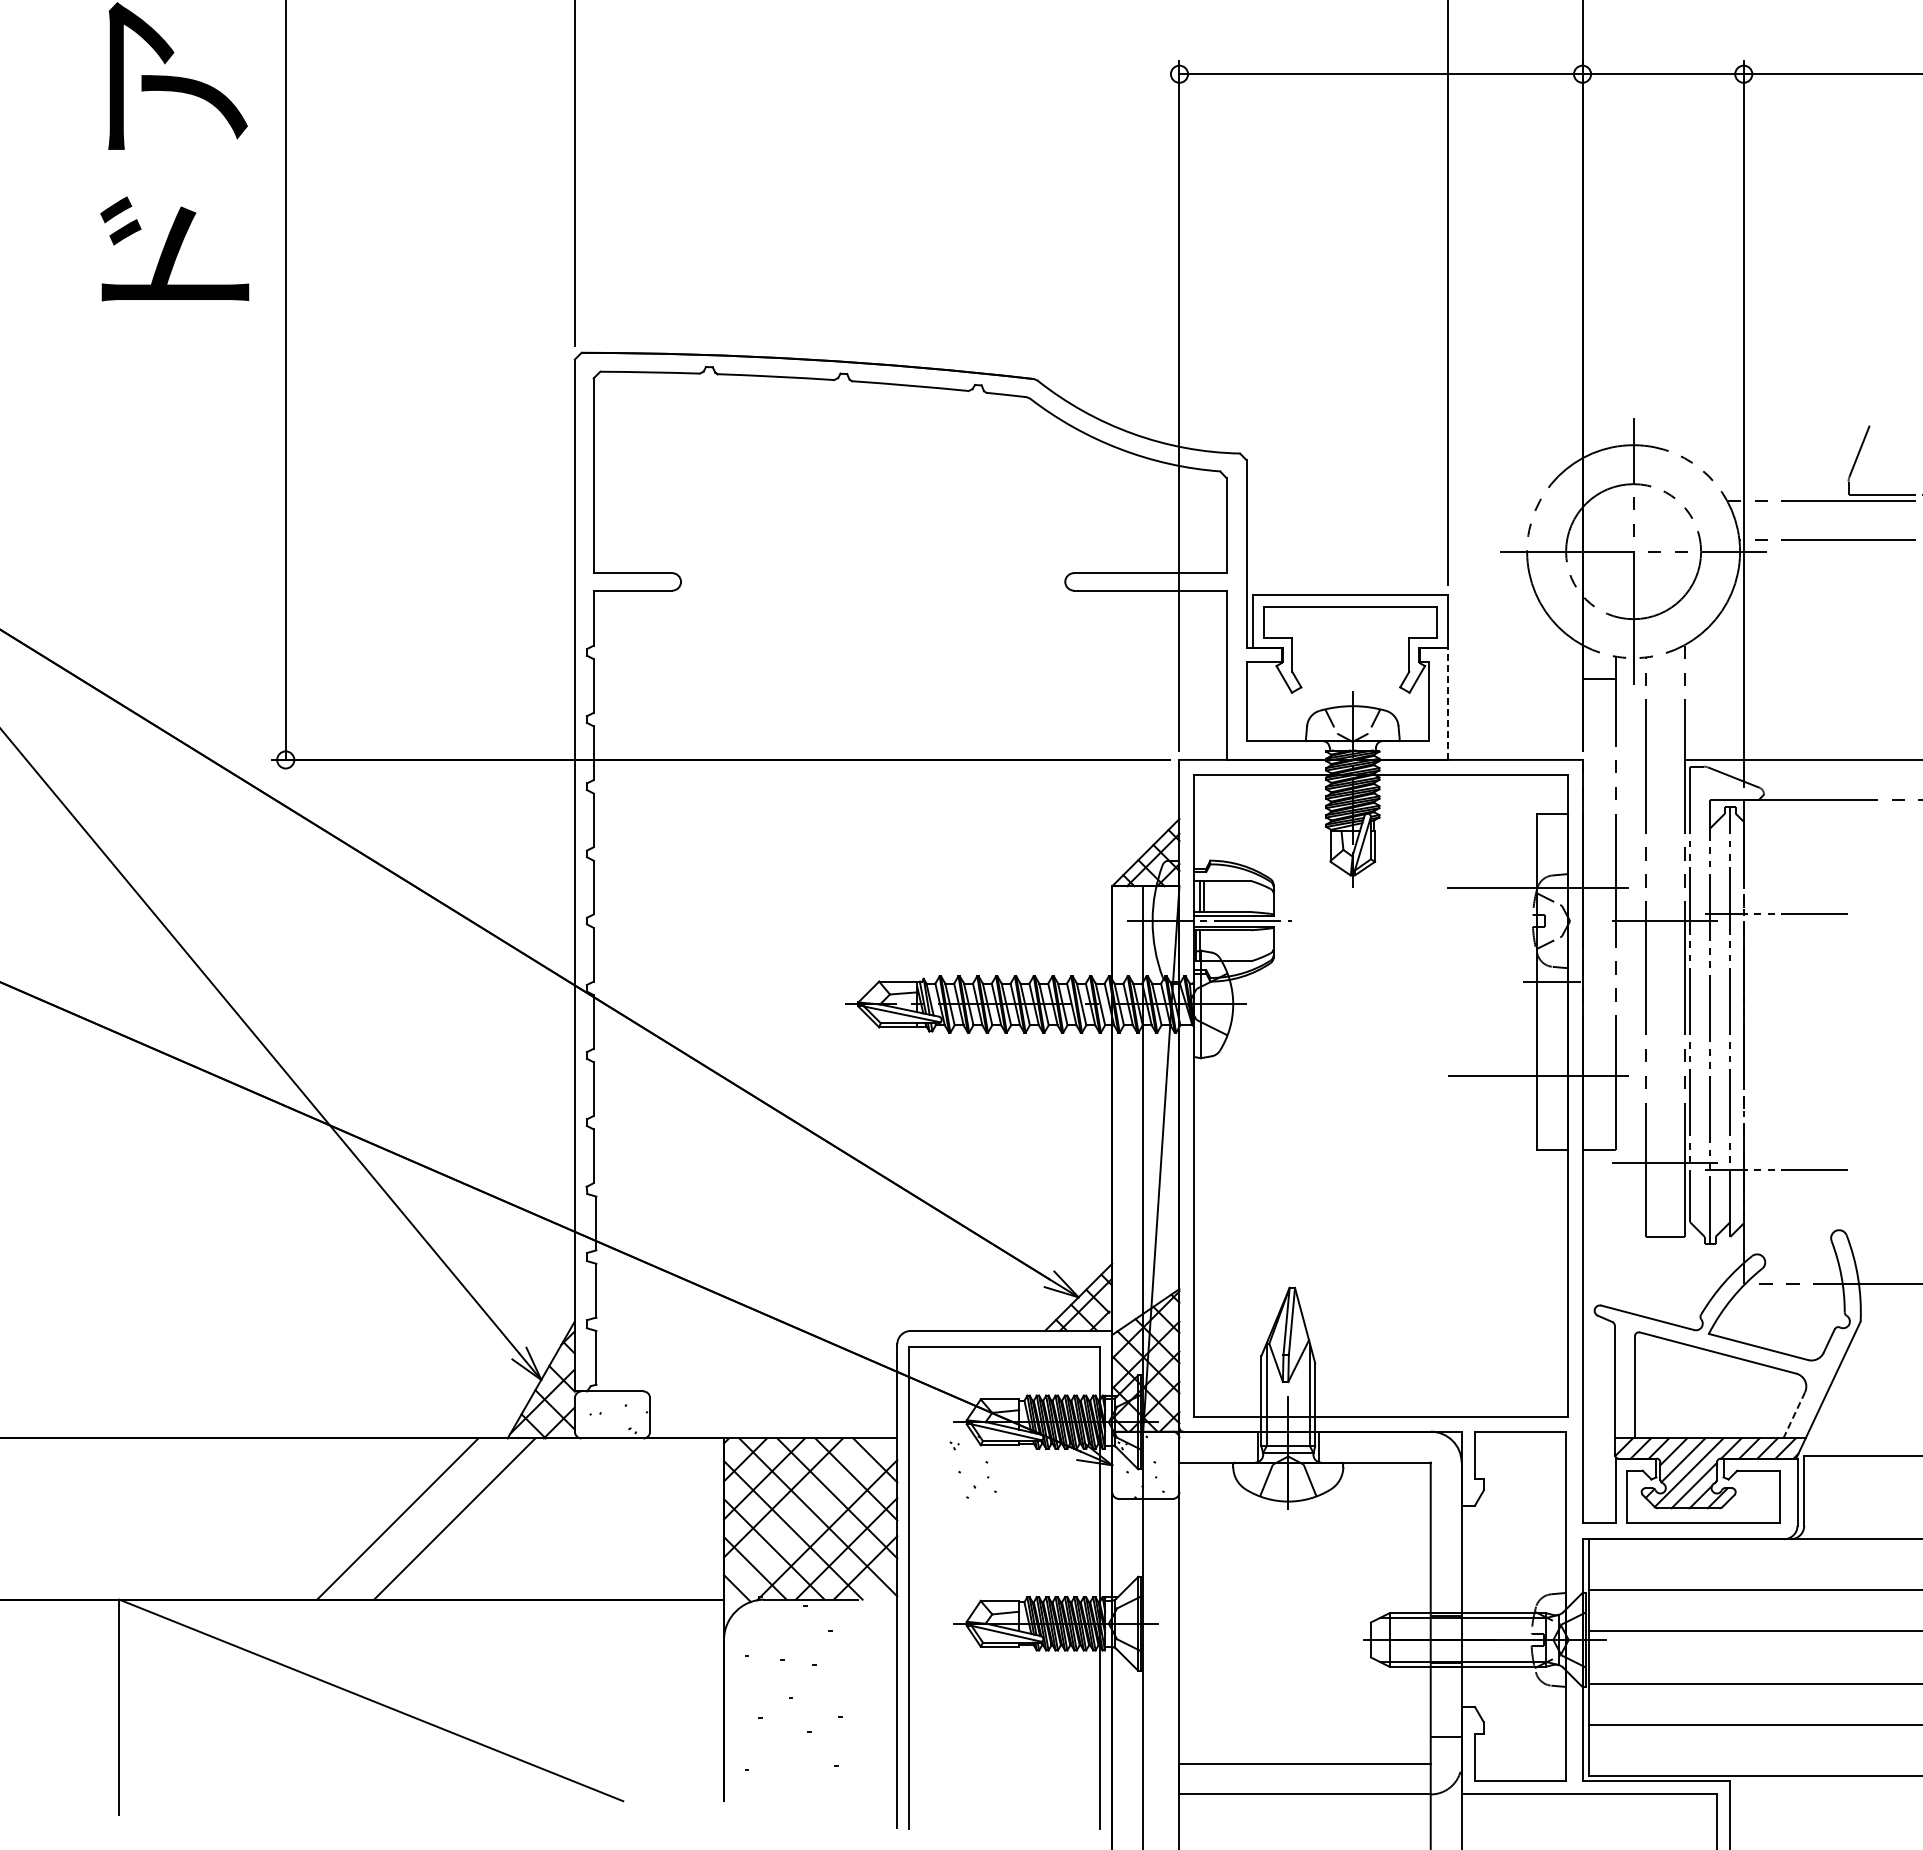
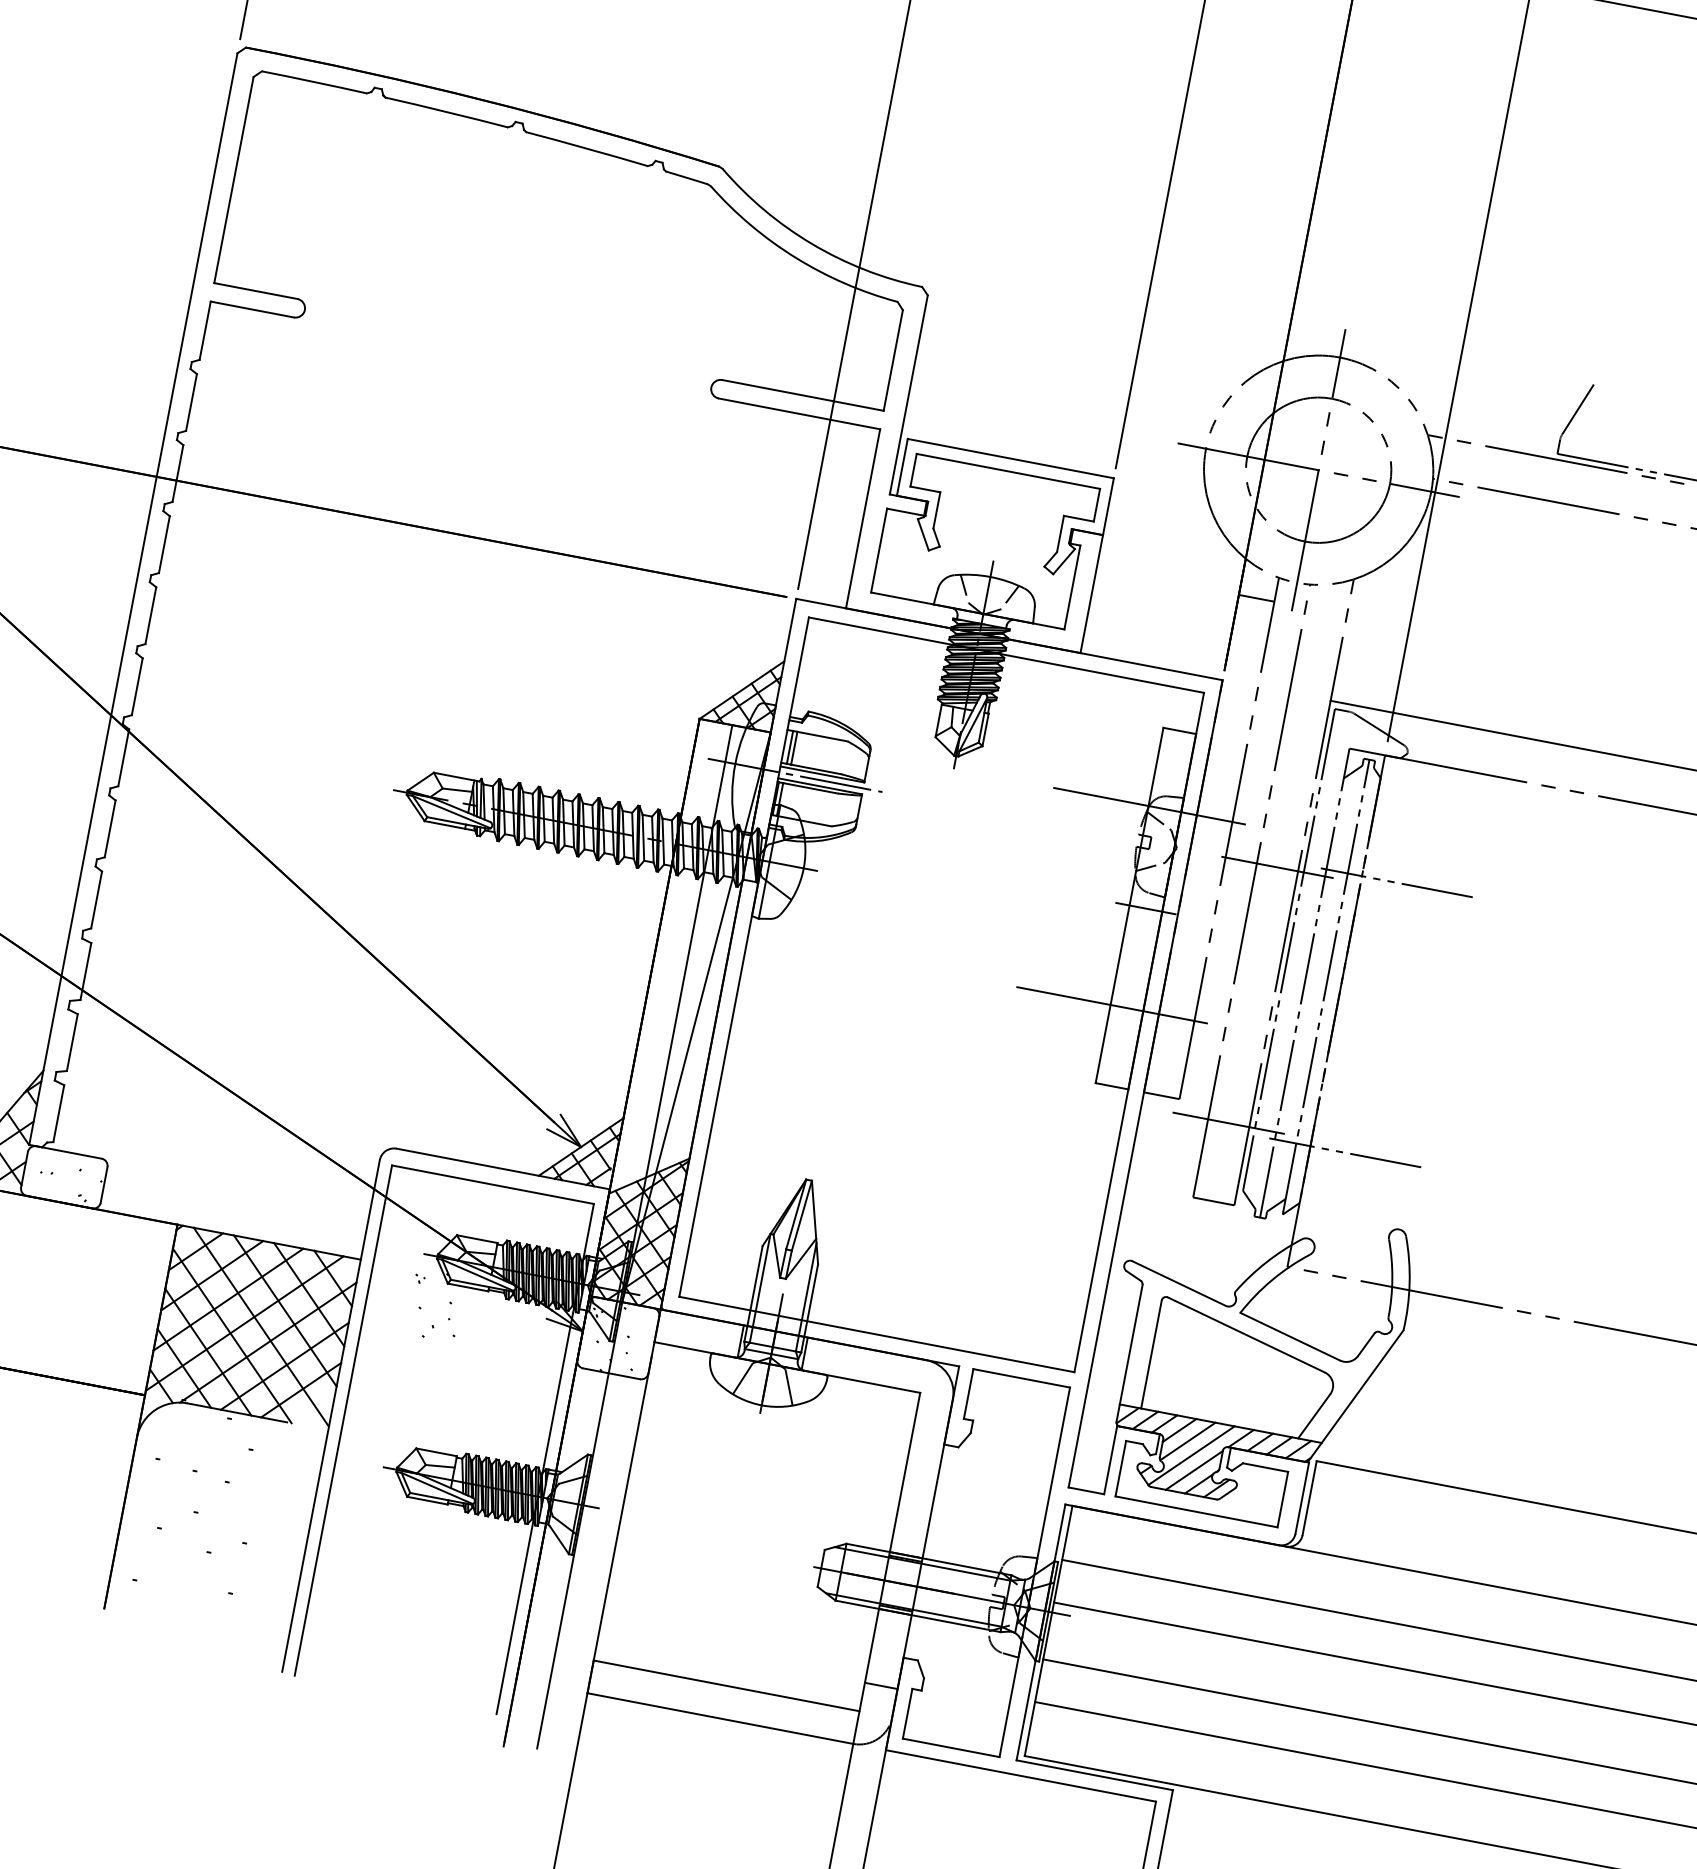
line: (1448, 704) -> (1092, 594), dashed -> solid
line: (1794, 1415) -> (1314, 1416), dashed -> solid
line: (802, 1516) -> (244, 1323), added

